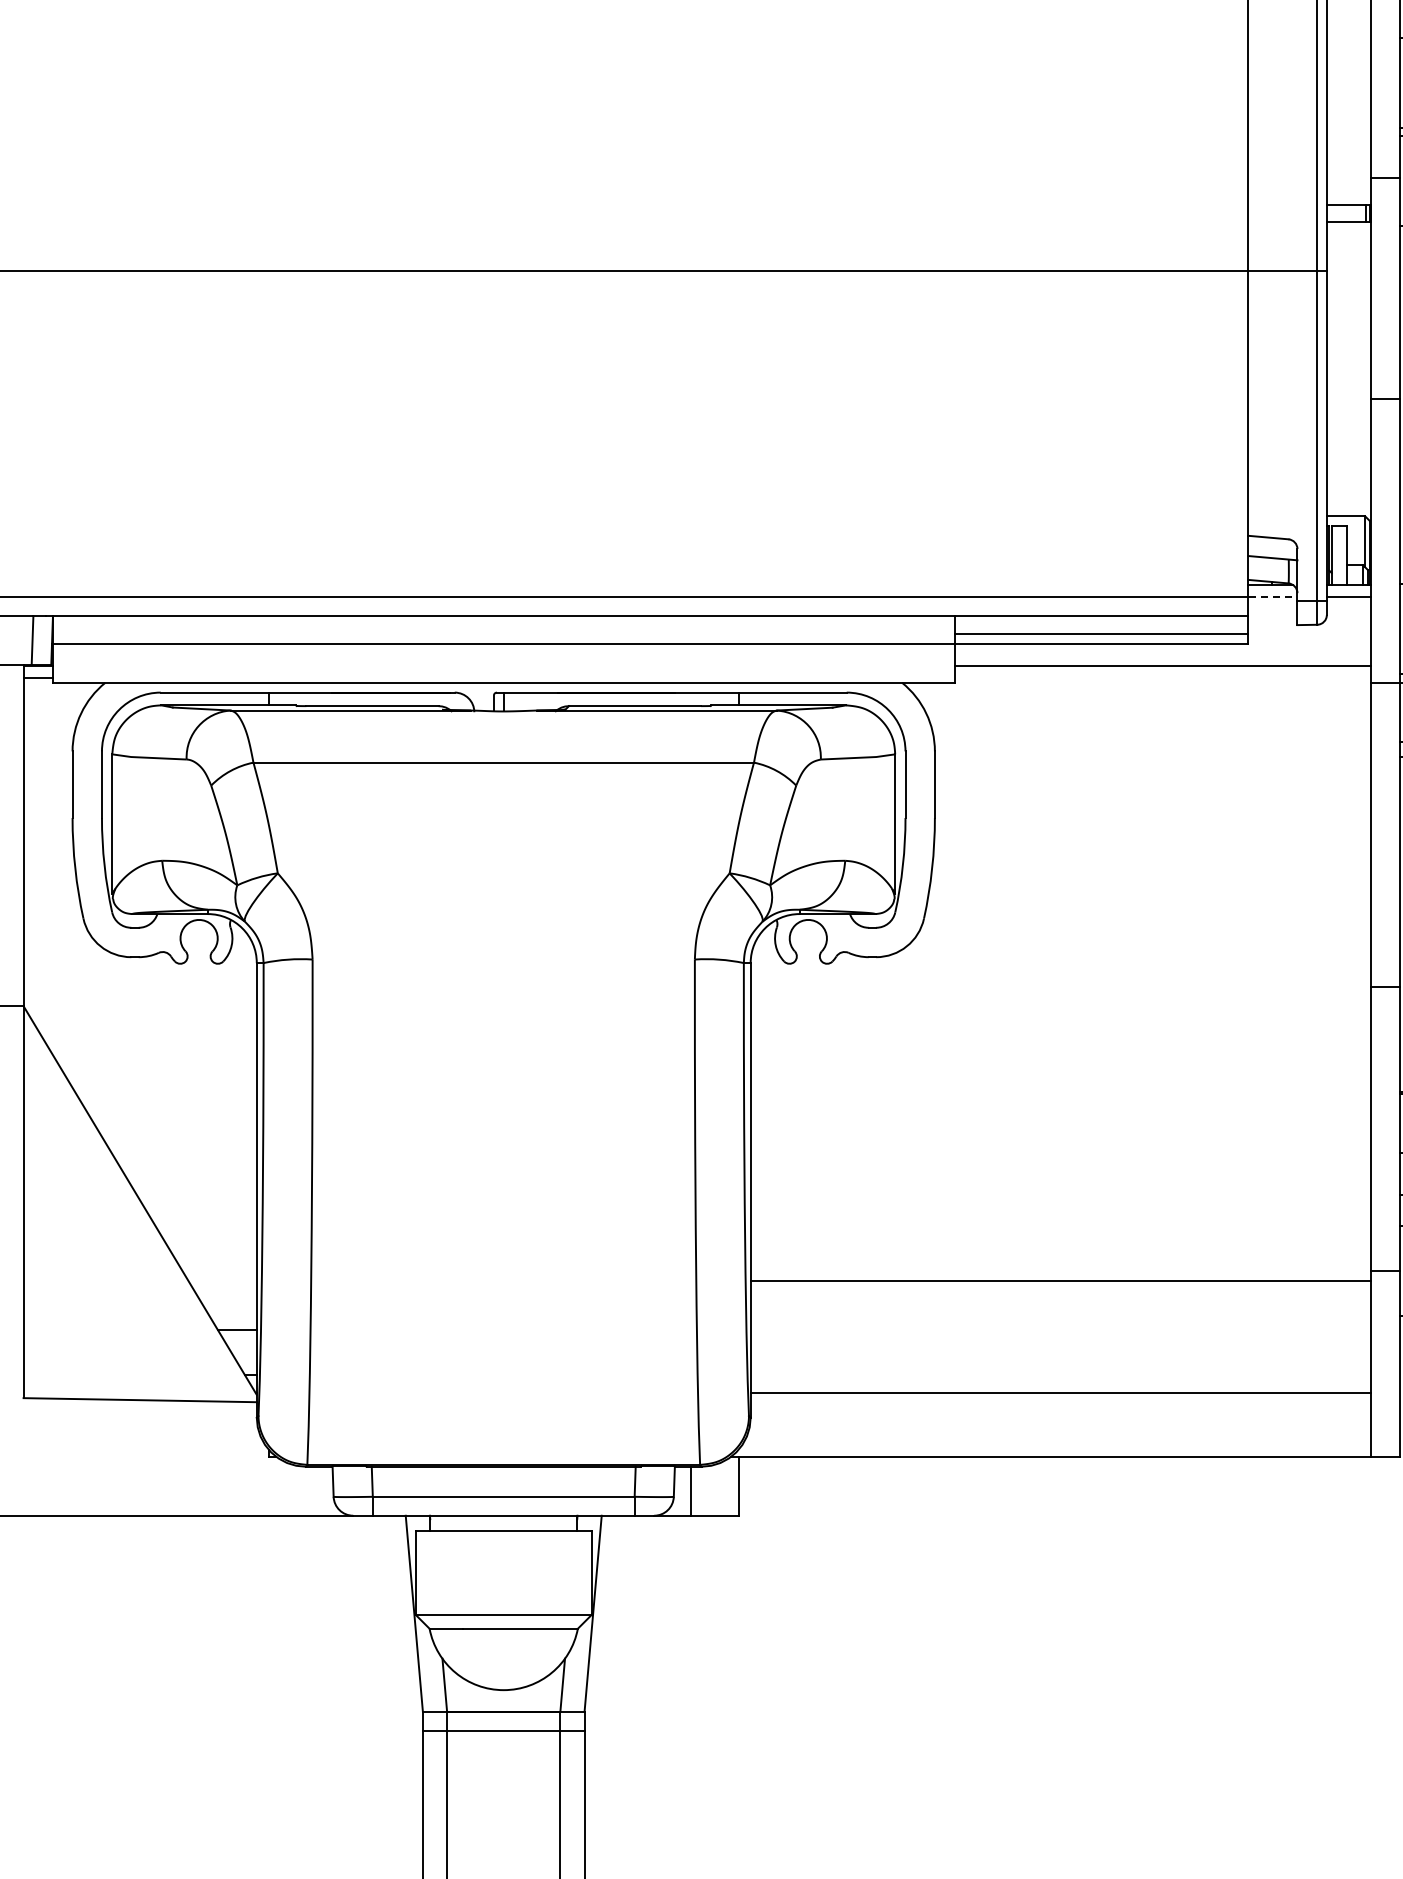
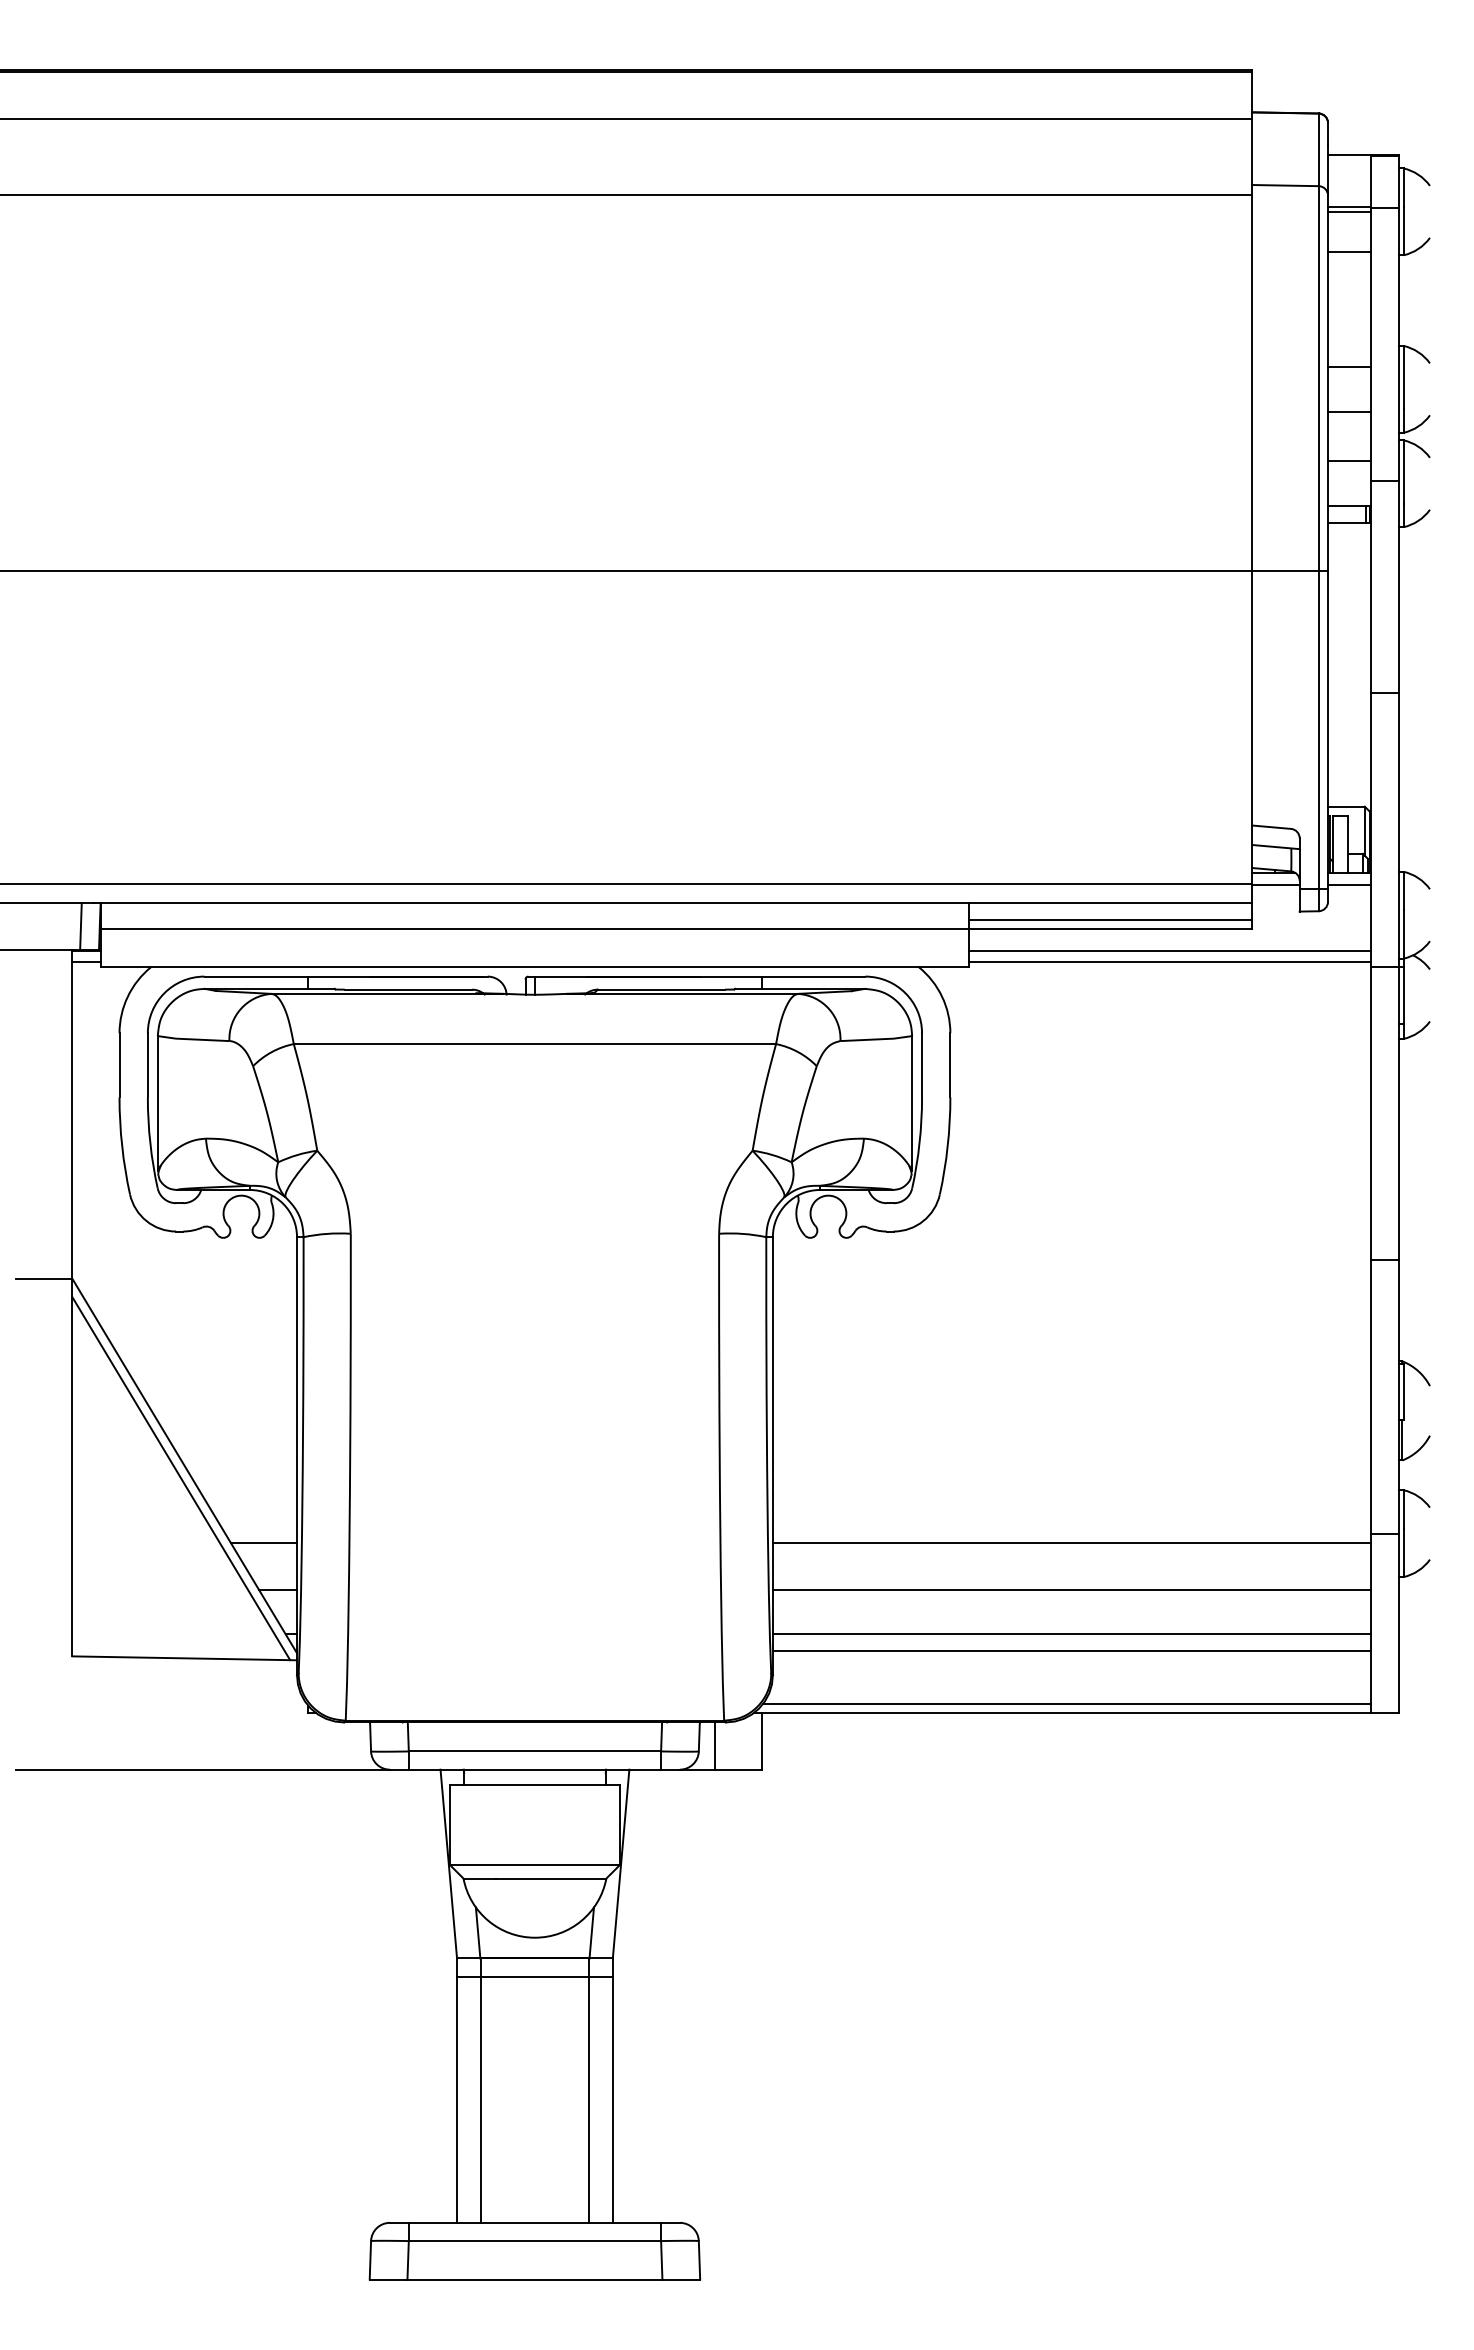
line: (1349, 59) -> (1349, 366), added
line: (1349, 107) -> (1349, 412), added
line: (1349, 157) -> (1349, 461), added
line: (1273, 597) -> (1276, 884), dashed -> solid
line: (1162, 677) -> (1169, 962), added
line: (136, 1213) -> (181, 1478), added
line: (222, 1280) -> (263, 1543), added
line: (1060, 1329) -> (1071, 1590), added
line: (1060, 1375) -> (1071, 1634), added
line: (1055, 1447) -> (1066, 1703), added

